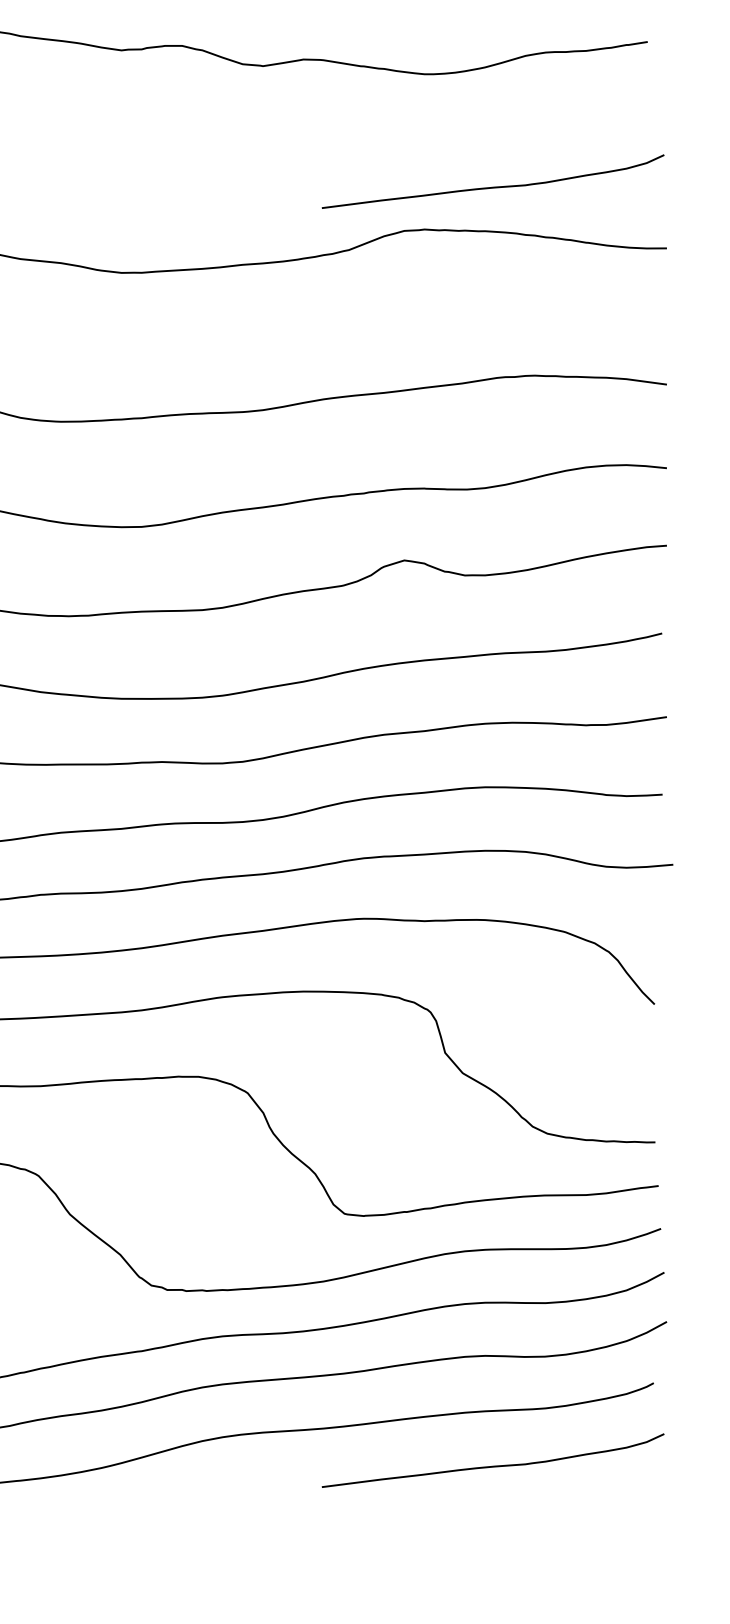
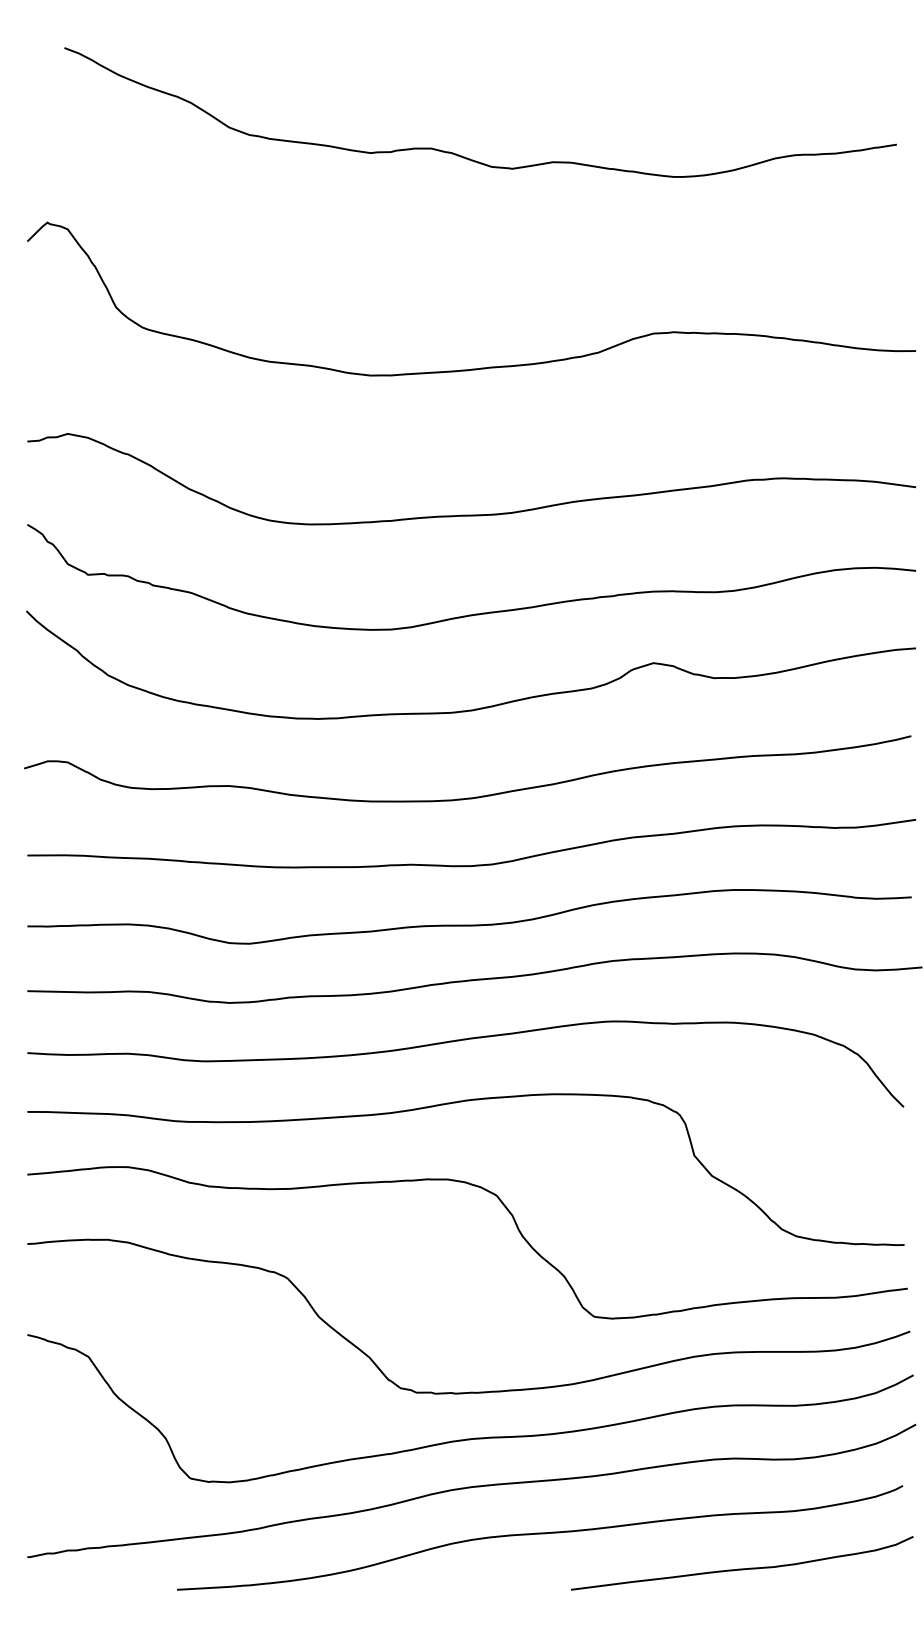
curve: (493, 186) -> (742, 289), removed

